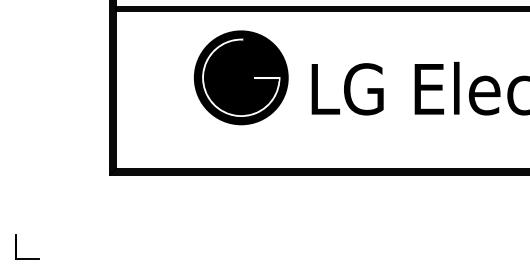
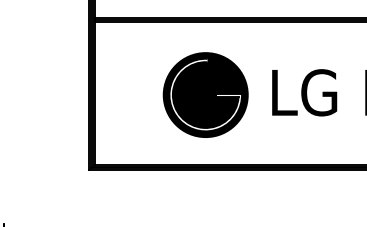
part: (240, 77) -> (205, 94), moved

